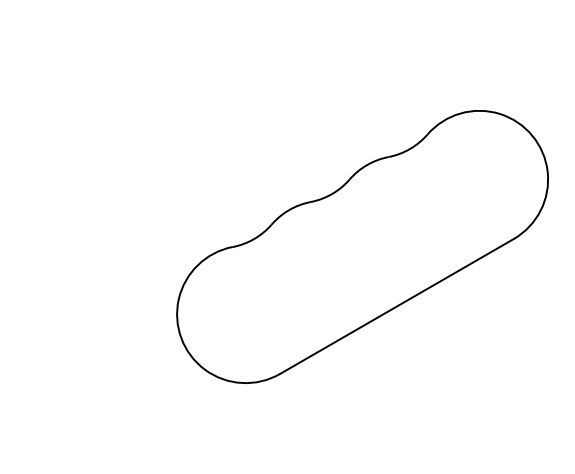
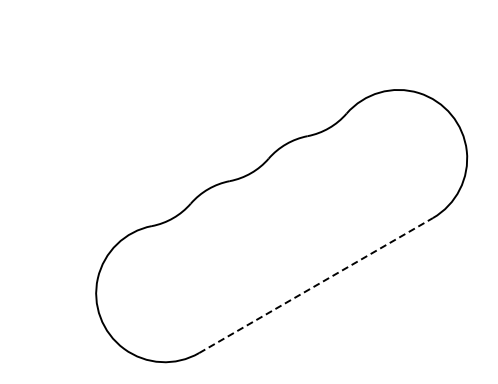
line: (396, 306) -> (315, 285), solid -> dashed

